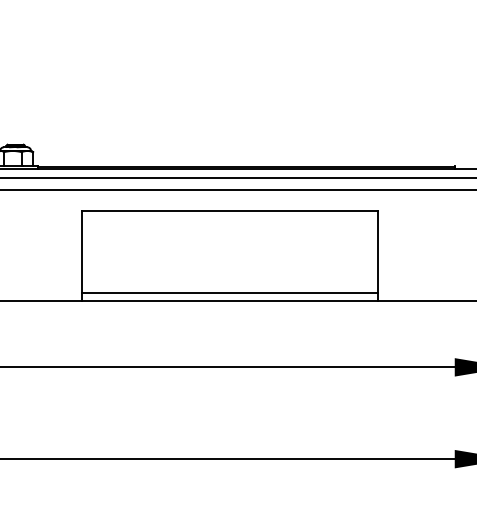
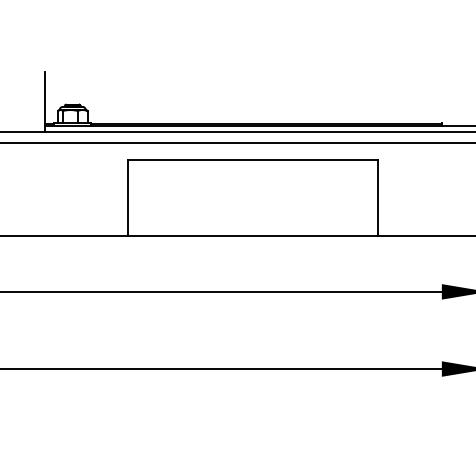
line: (229, 293) -> (252, 229), removed

